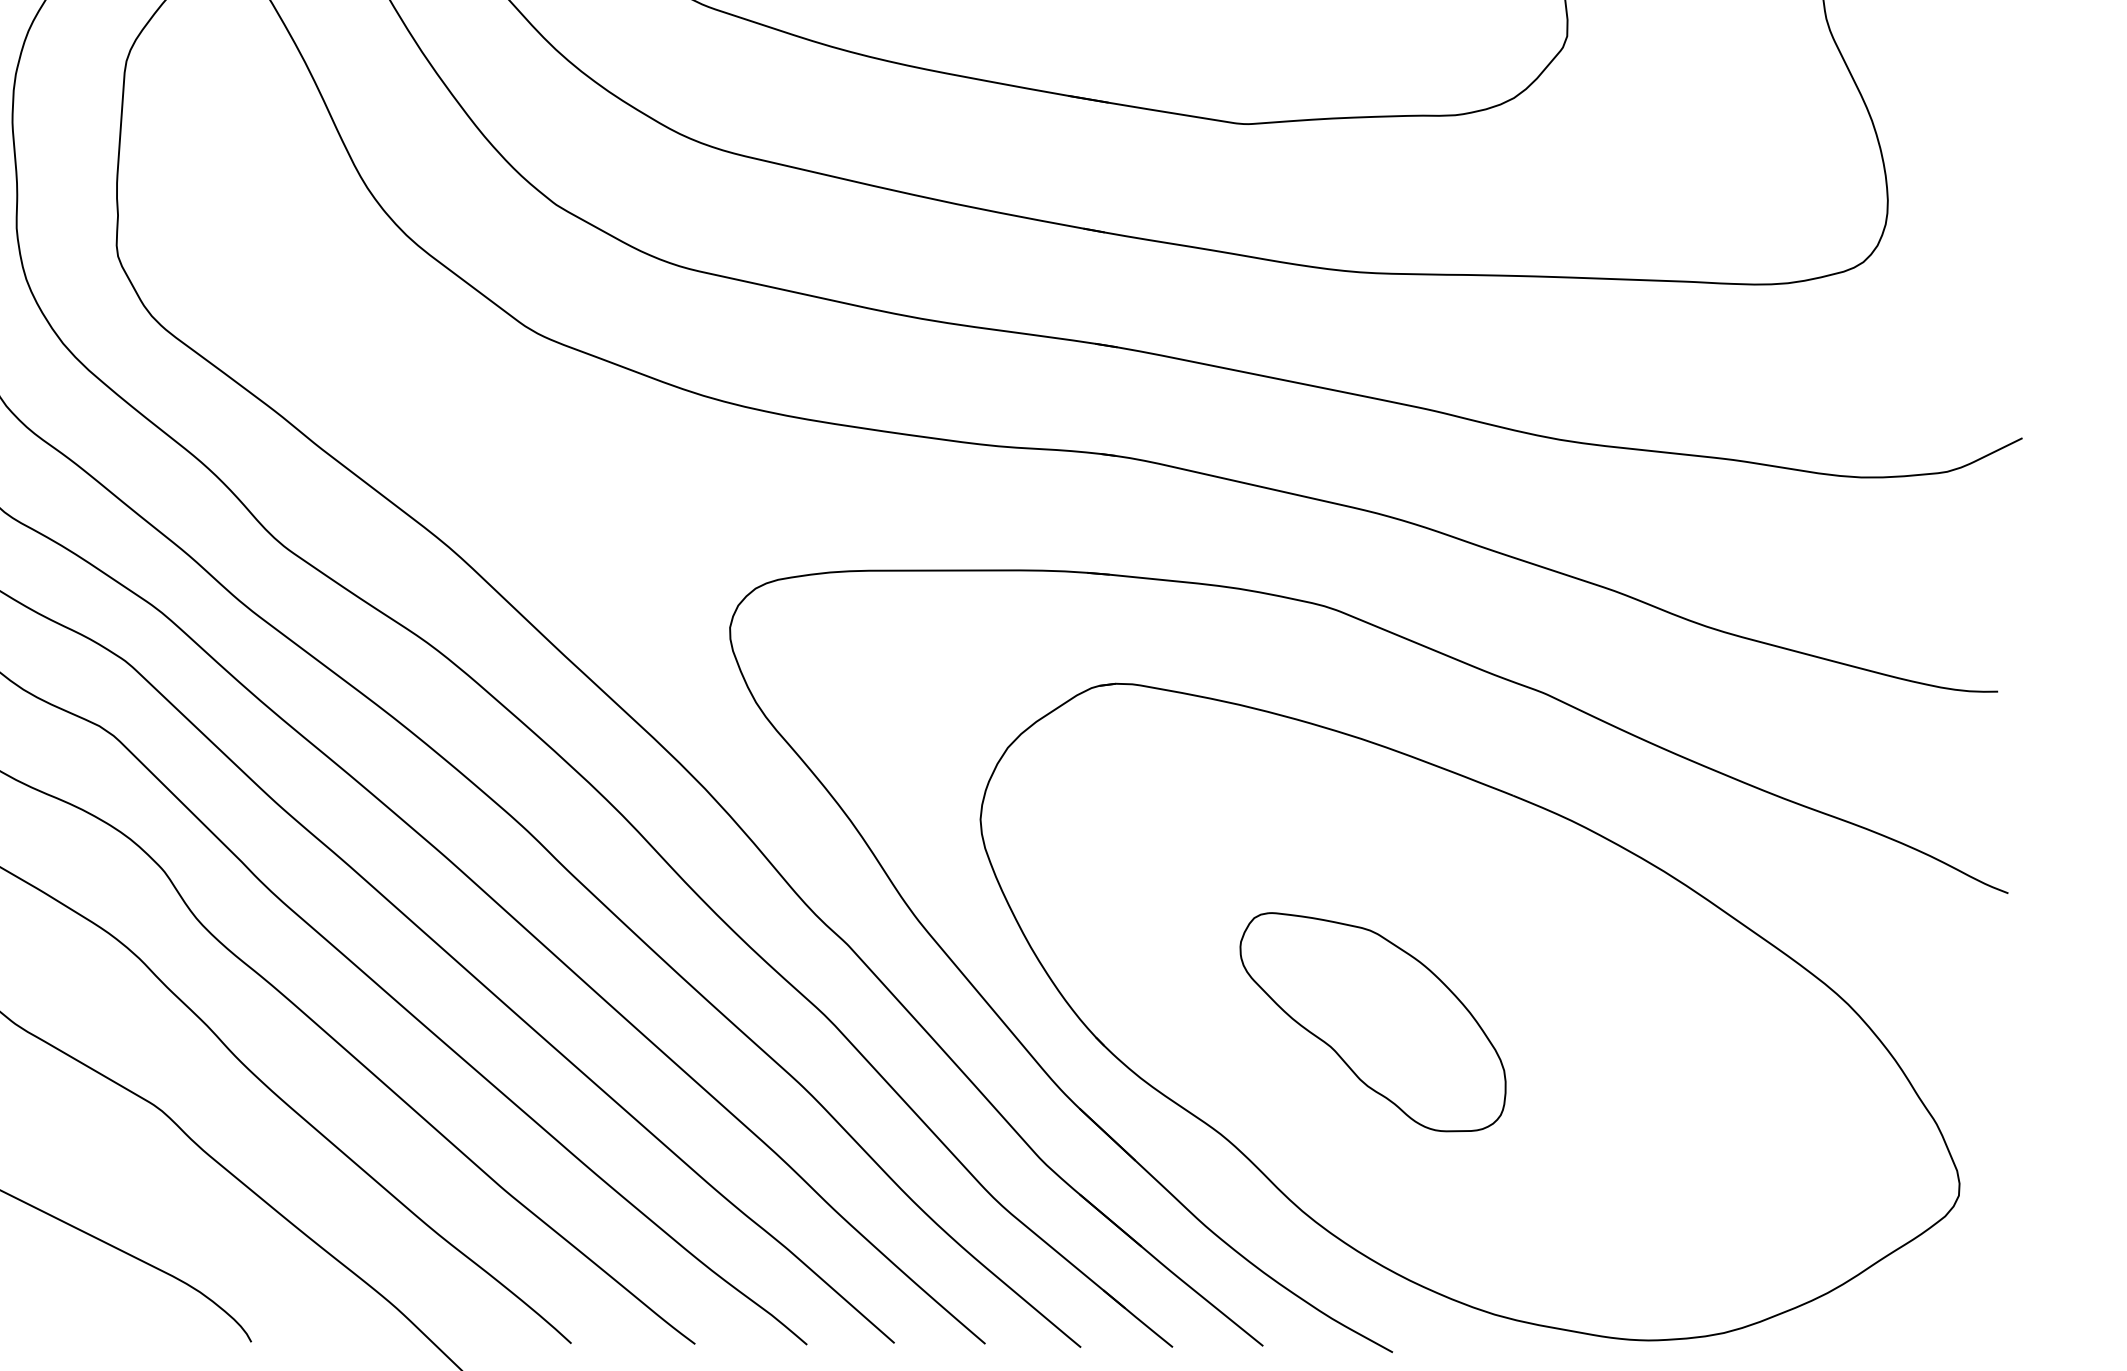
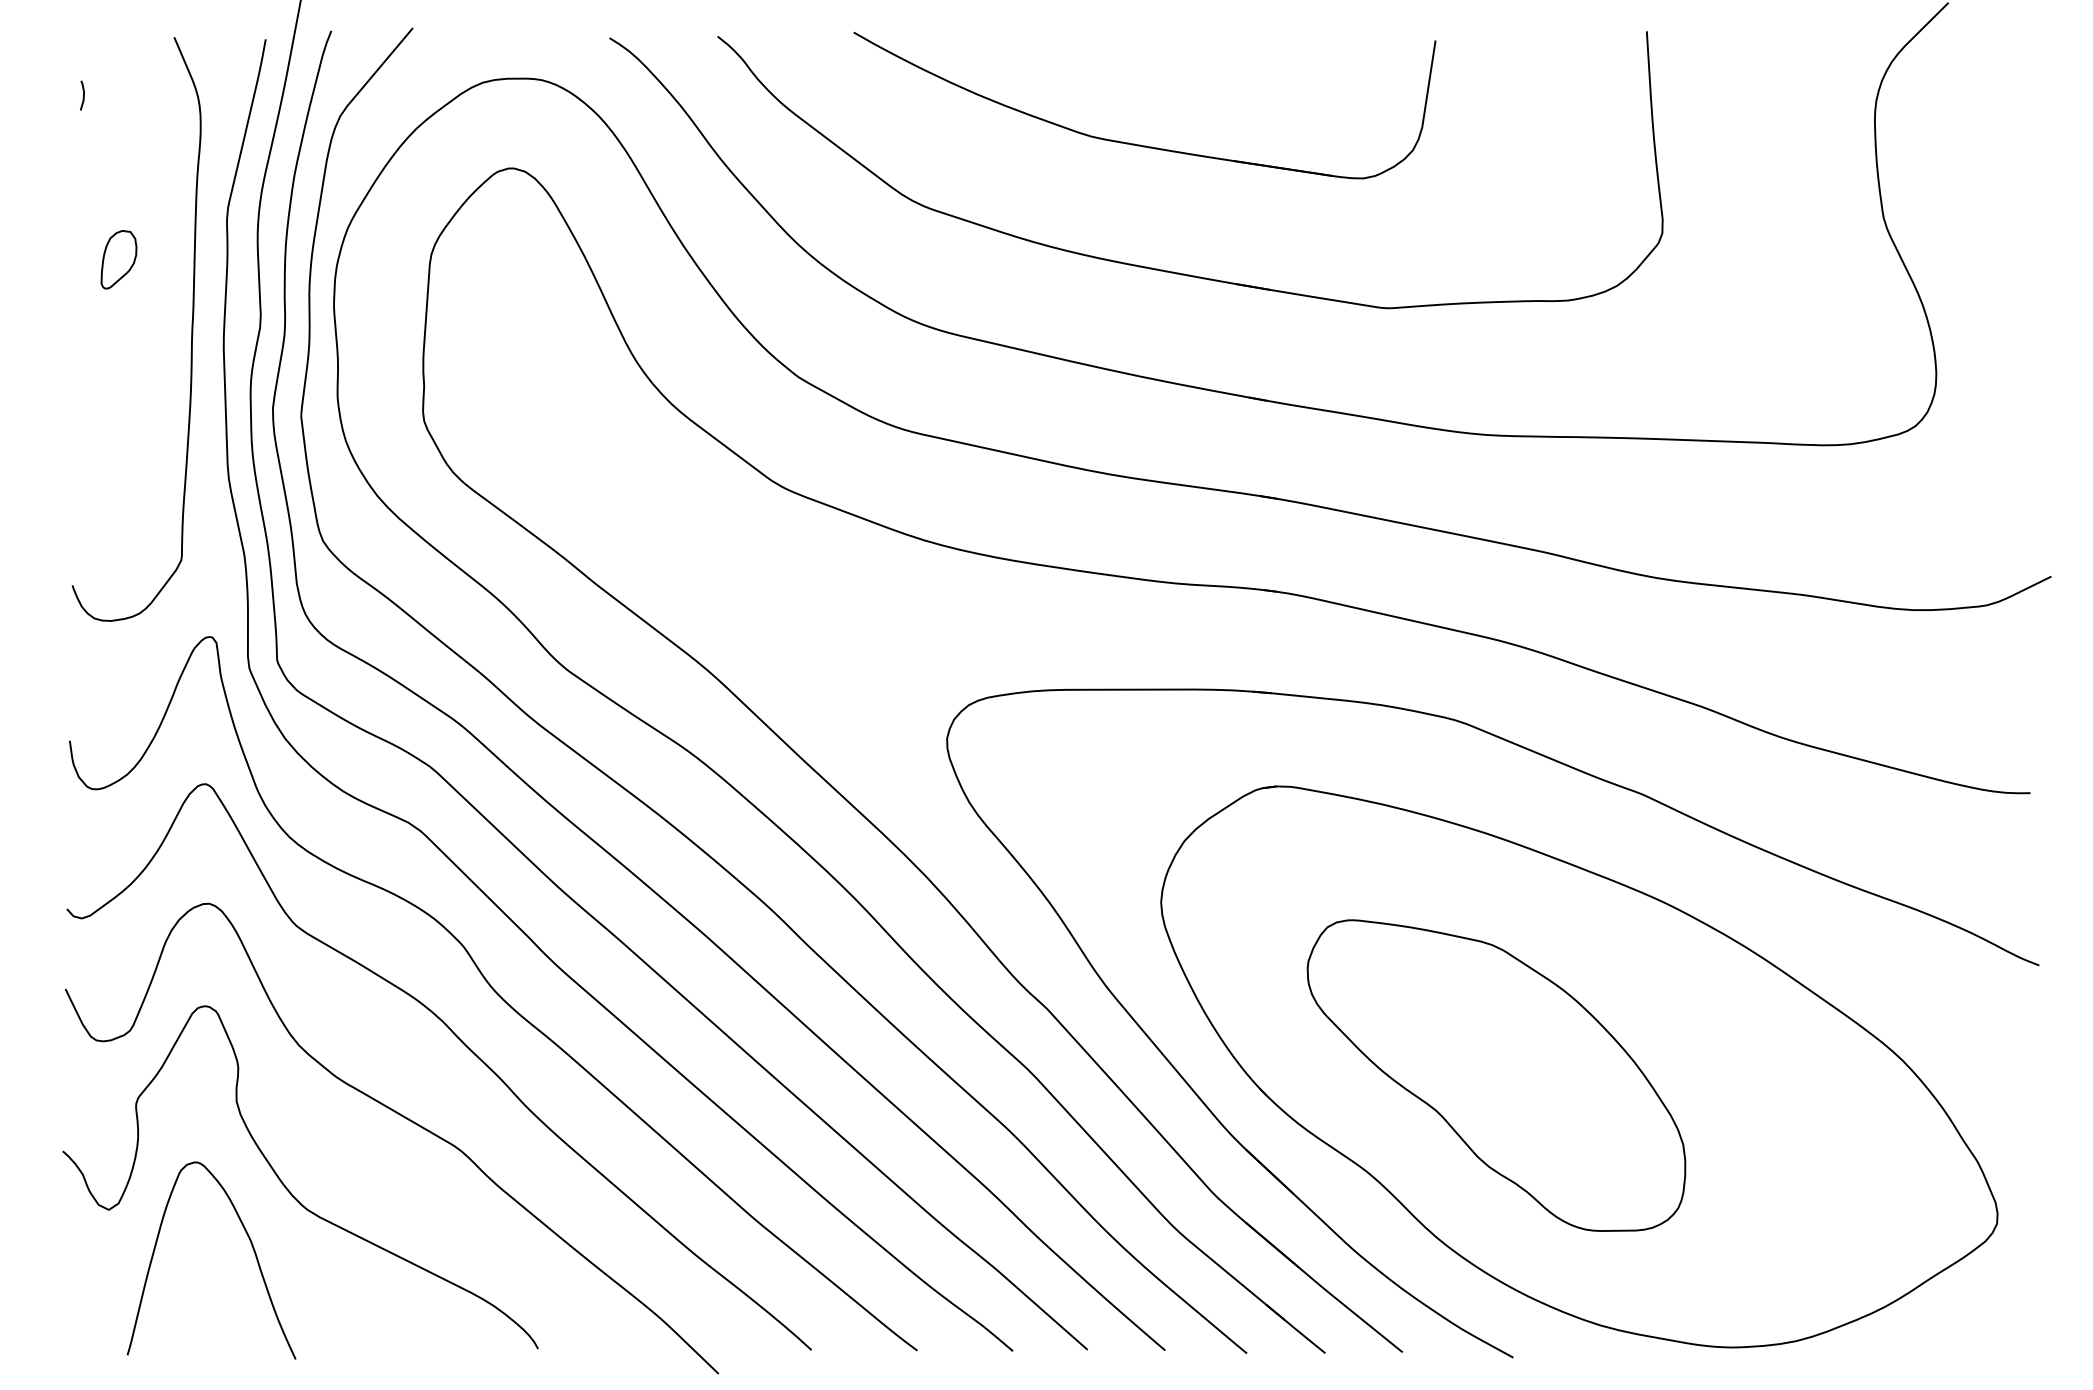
part: (1373, 1022) -> (1496, 1075), size x1.67

